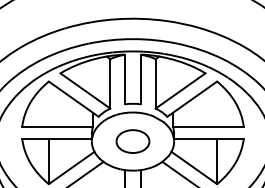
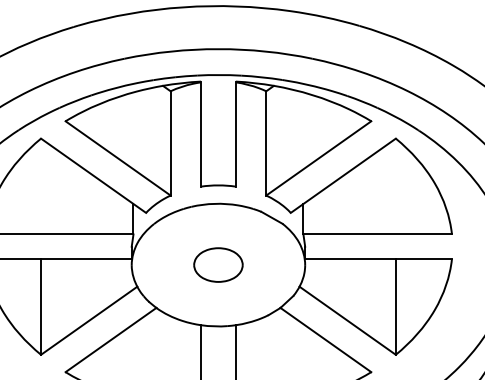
part: (132, 141) -> (217, 264), size x0.7

